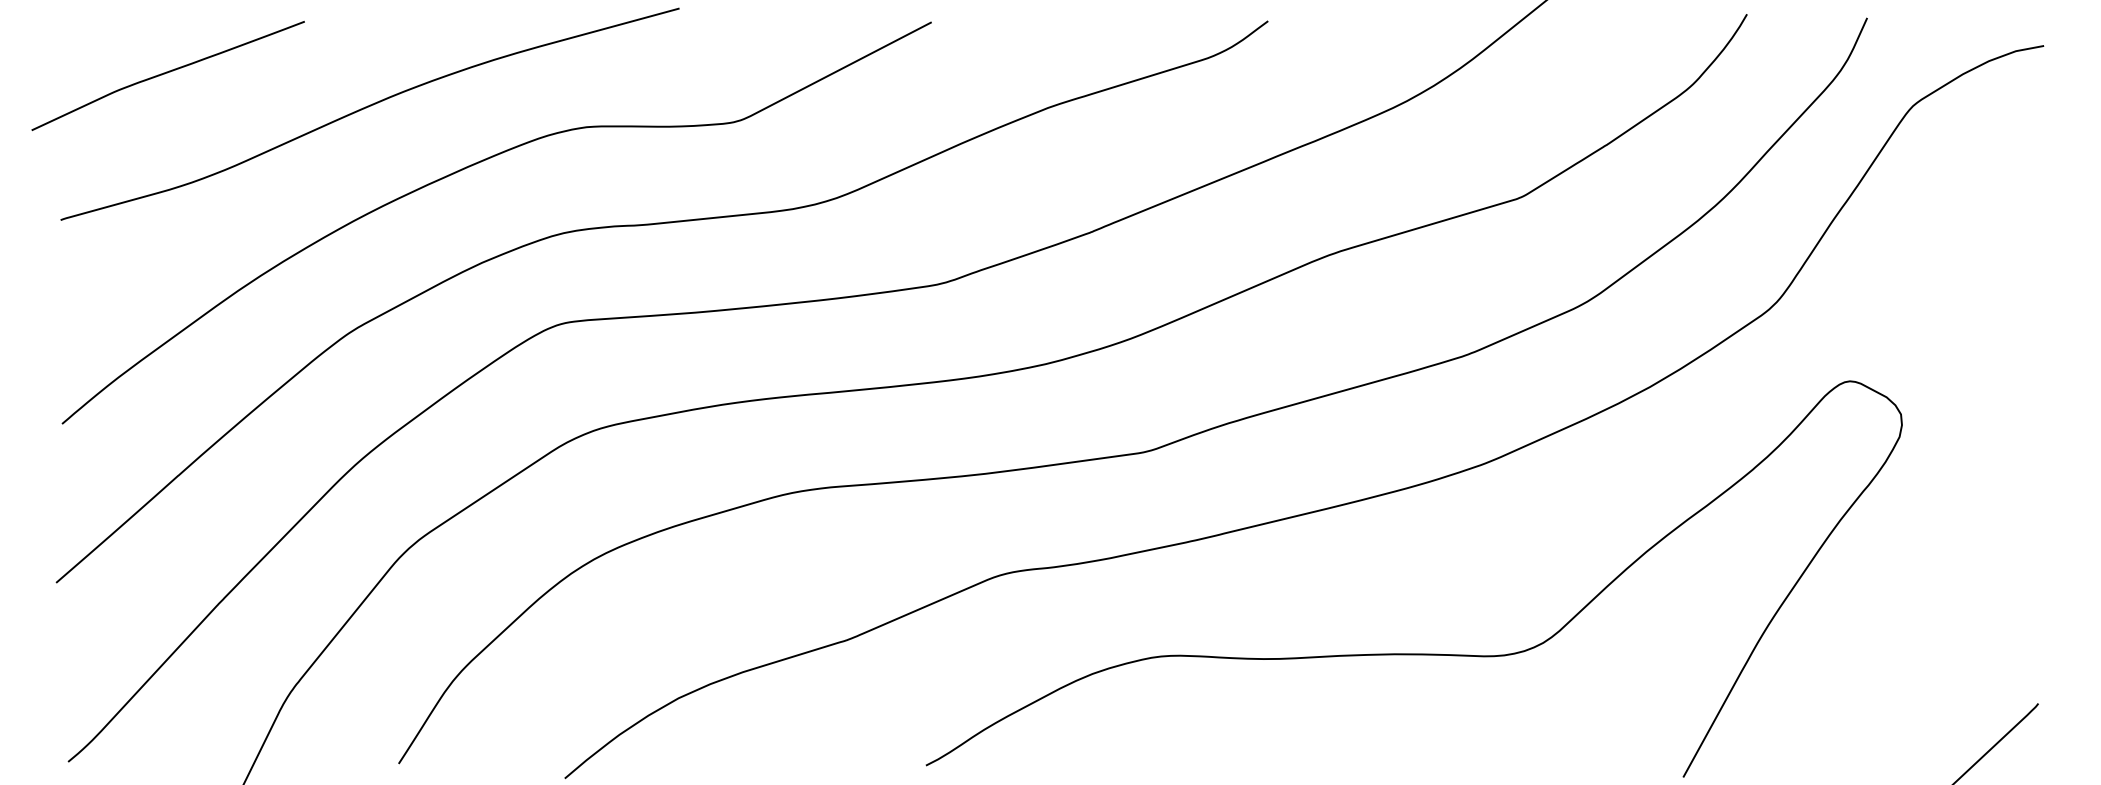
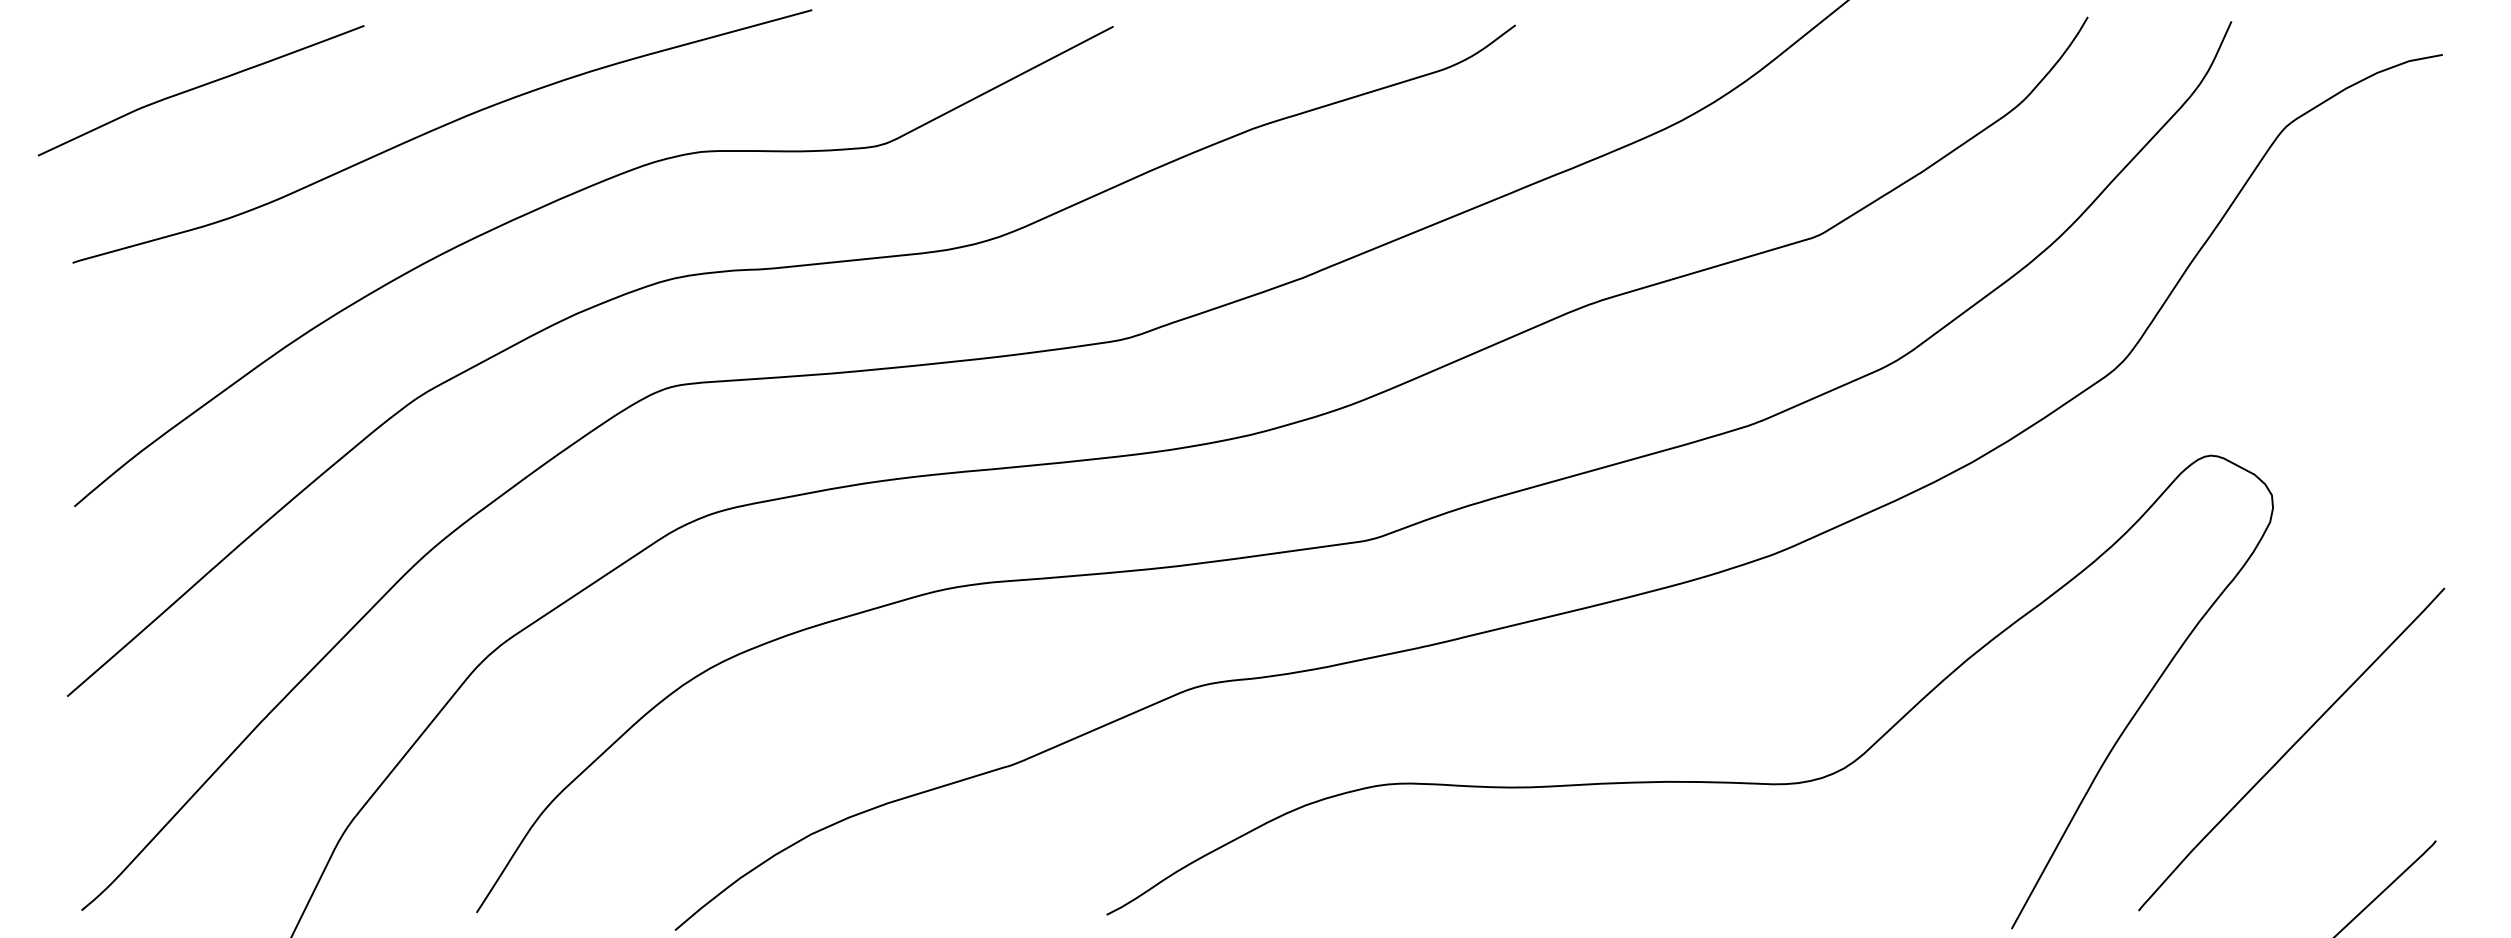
curve: (1917, 626) -> (2291, 748), added

